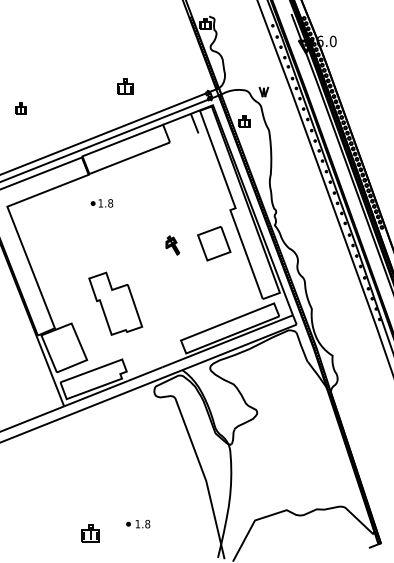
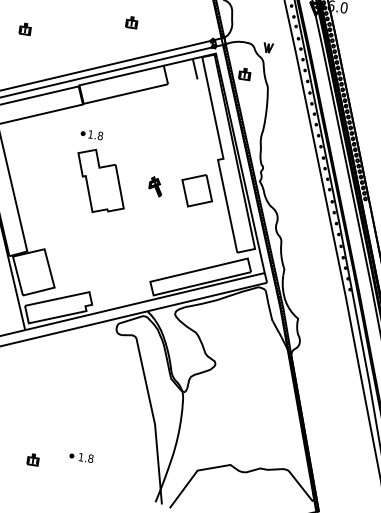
part: (125, 86) -> (132, 22), size x0.71
part: (115, 303) -> (100, 181), moved
part: (90, 533) -> (32, 459), size x0.62

